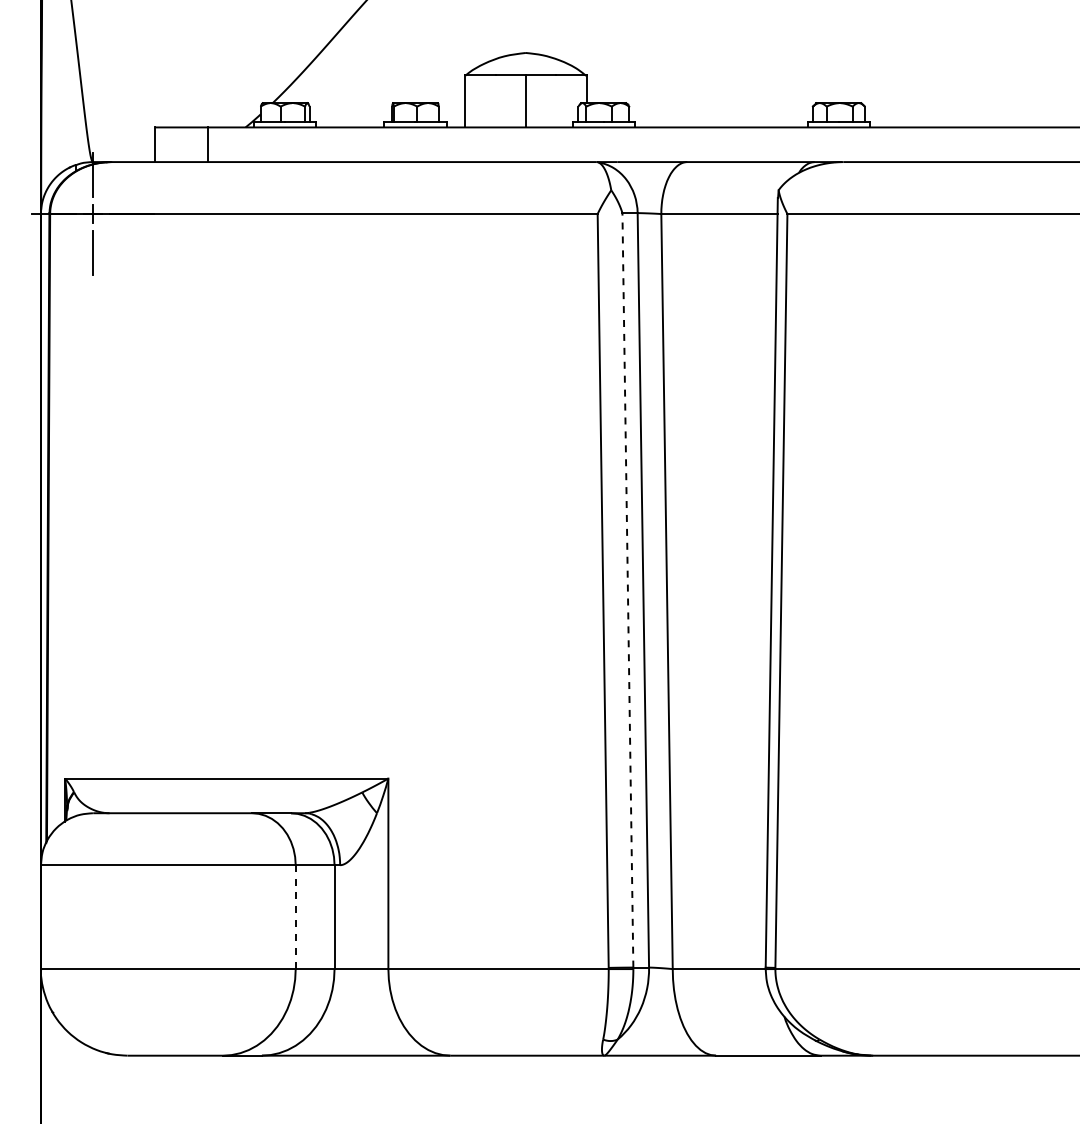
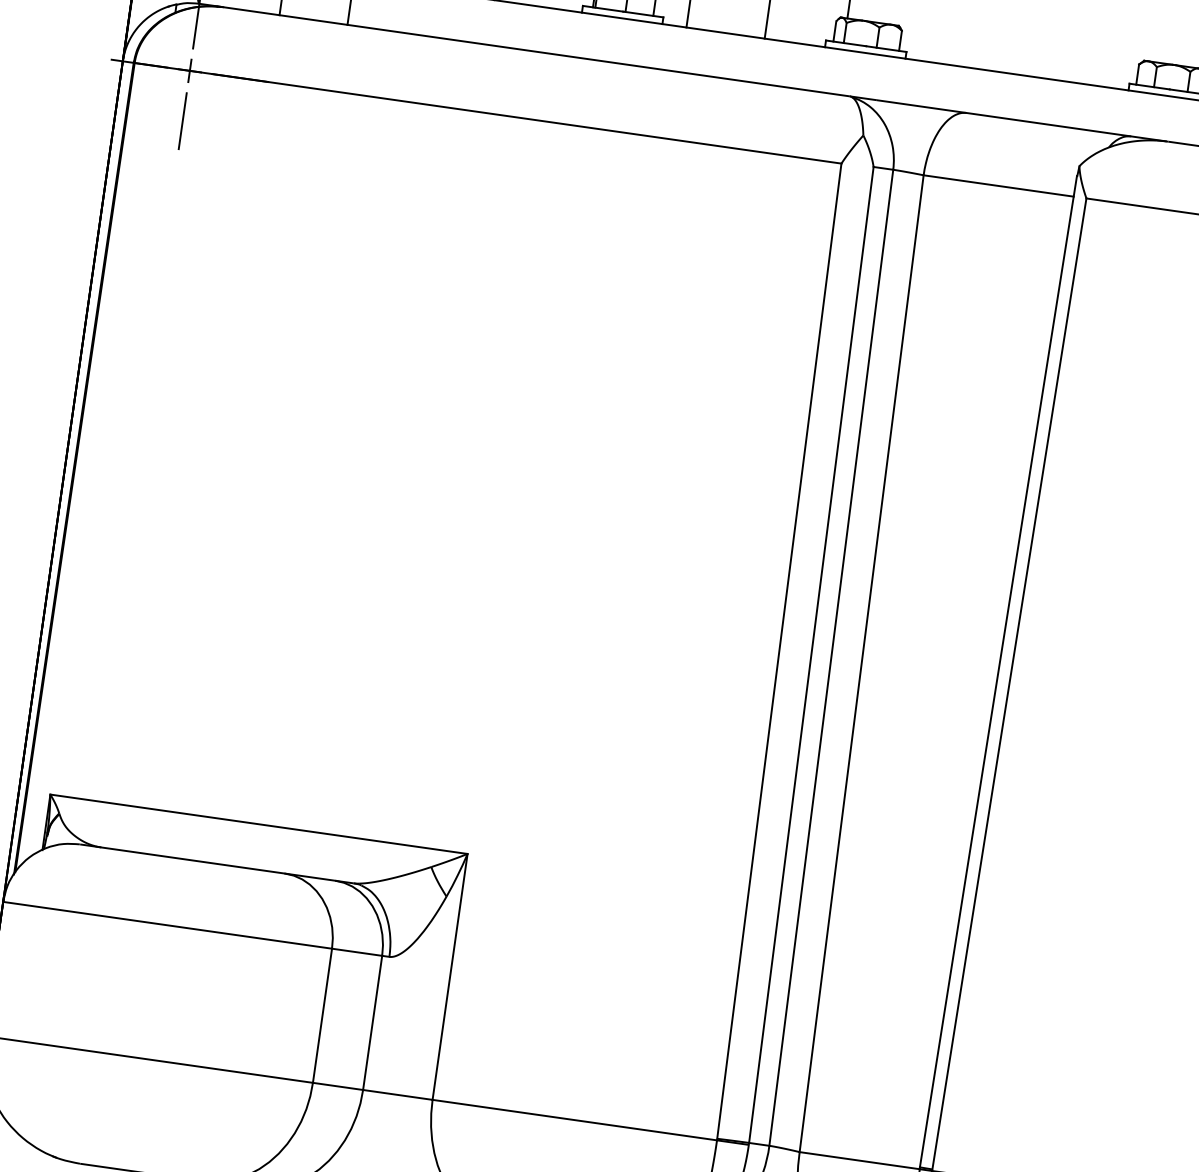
line: (627, 589) -> (810, 653), dashed -> solid
line: (295, 917) -> (322, 1016), dashed -> solid

